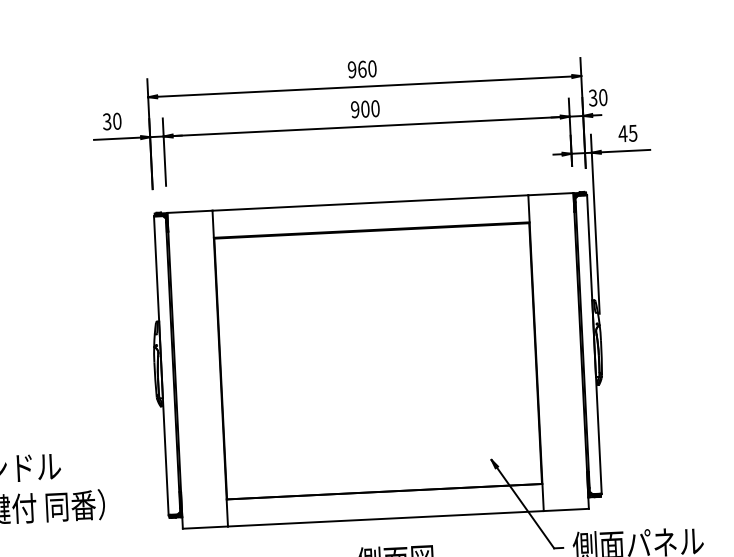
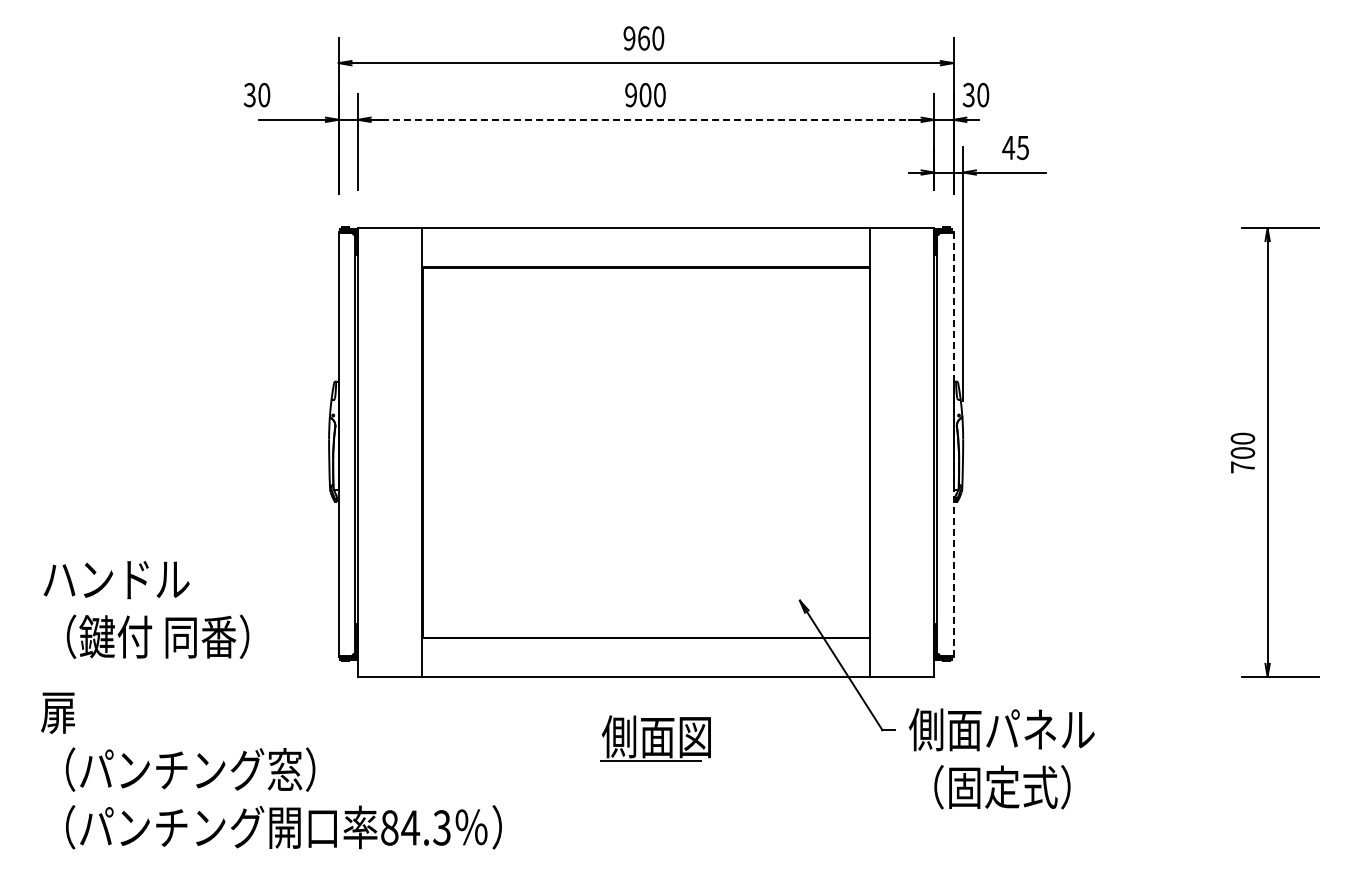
text: (111, 121) -> (256, 95), moved
line: (366, 126) -> (646, 119), solid -> dashed
line: (594, 343) -> (953, 443), solid -> dashed

